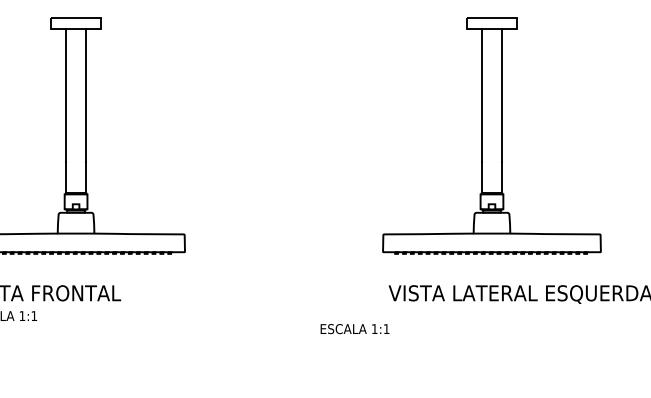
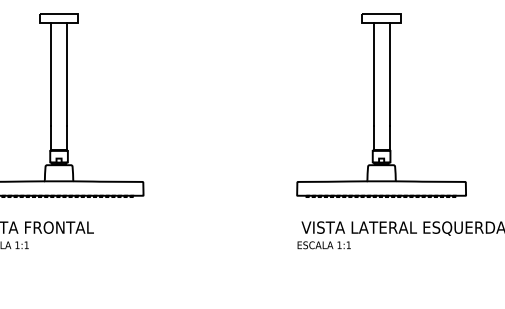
text: (354, 329) -> (323, 245), moved

